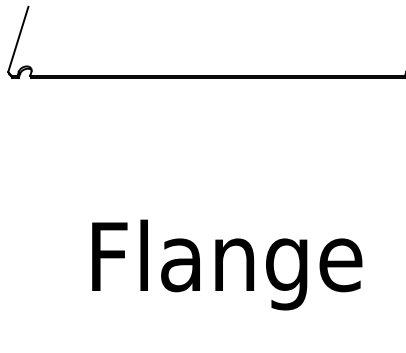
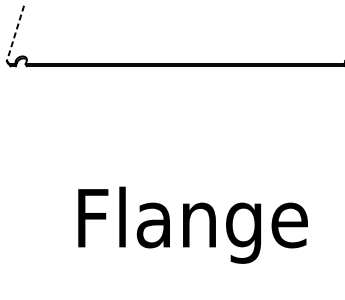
line: (18, 39) -> (15, 33), solid -> dashed

